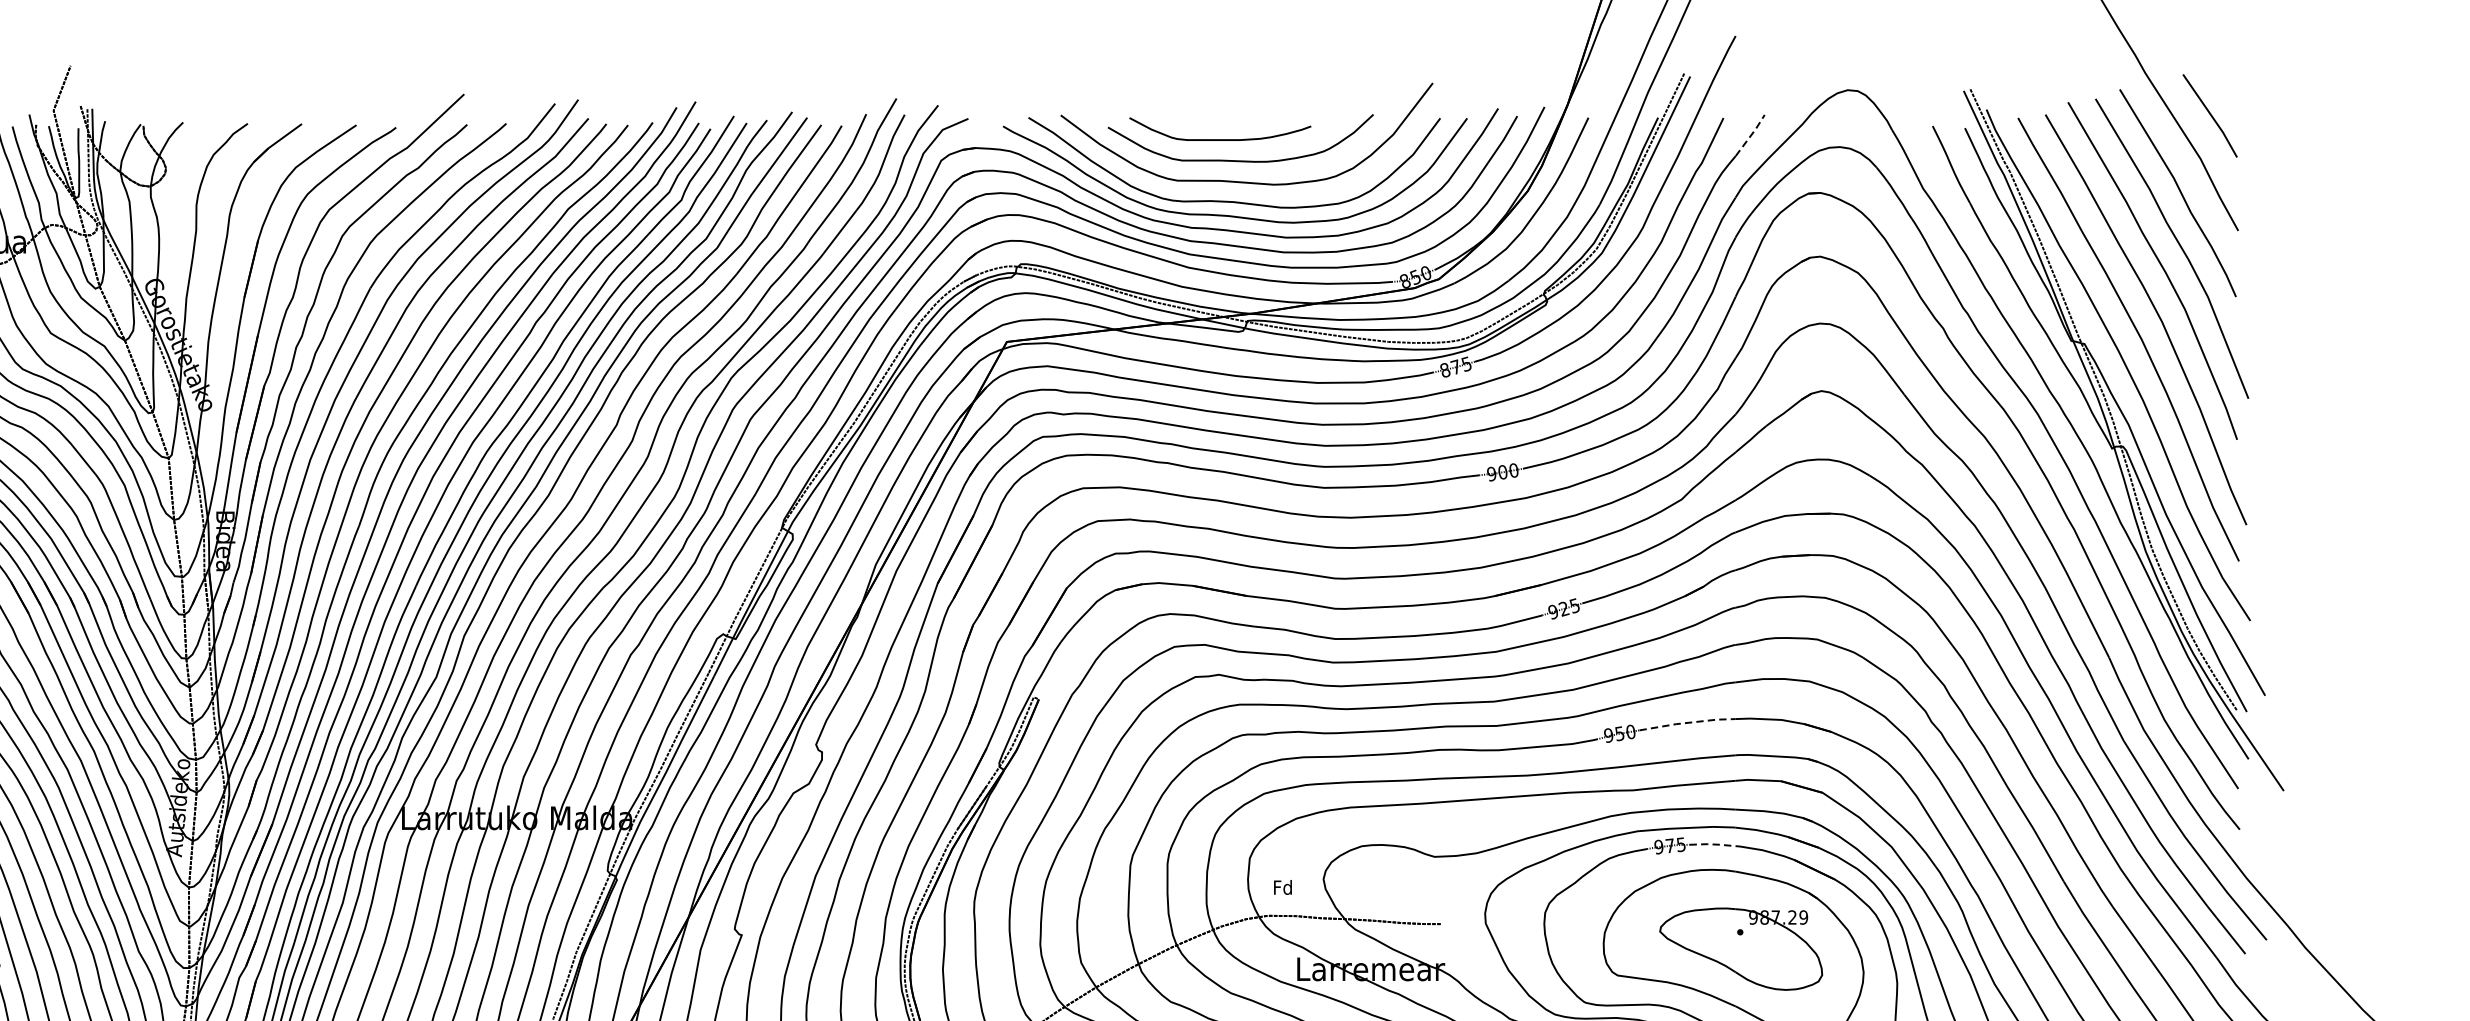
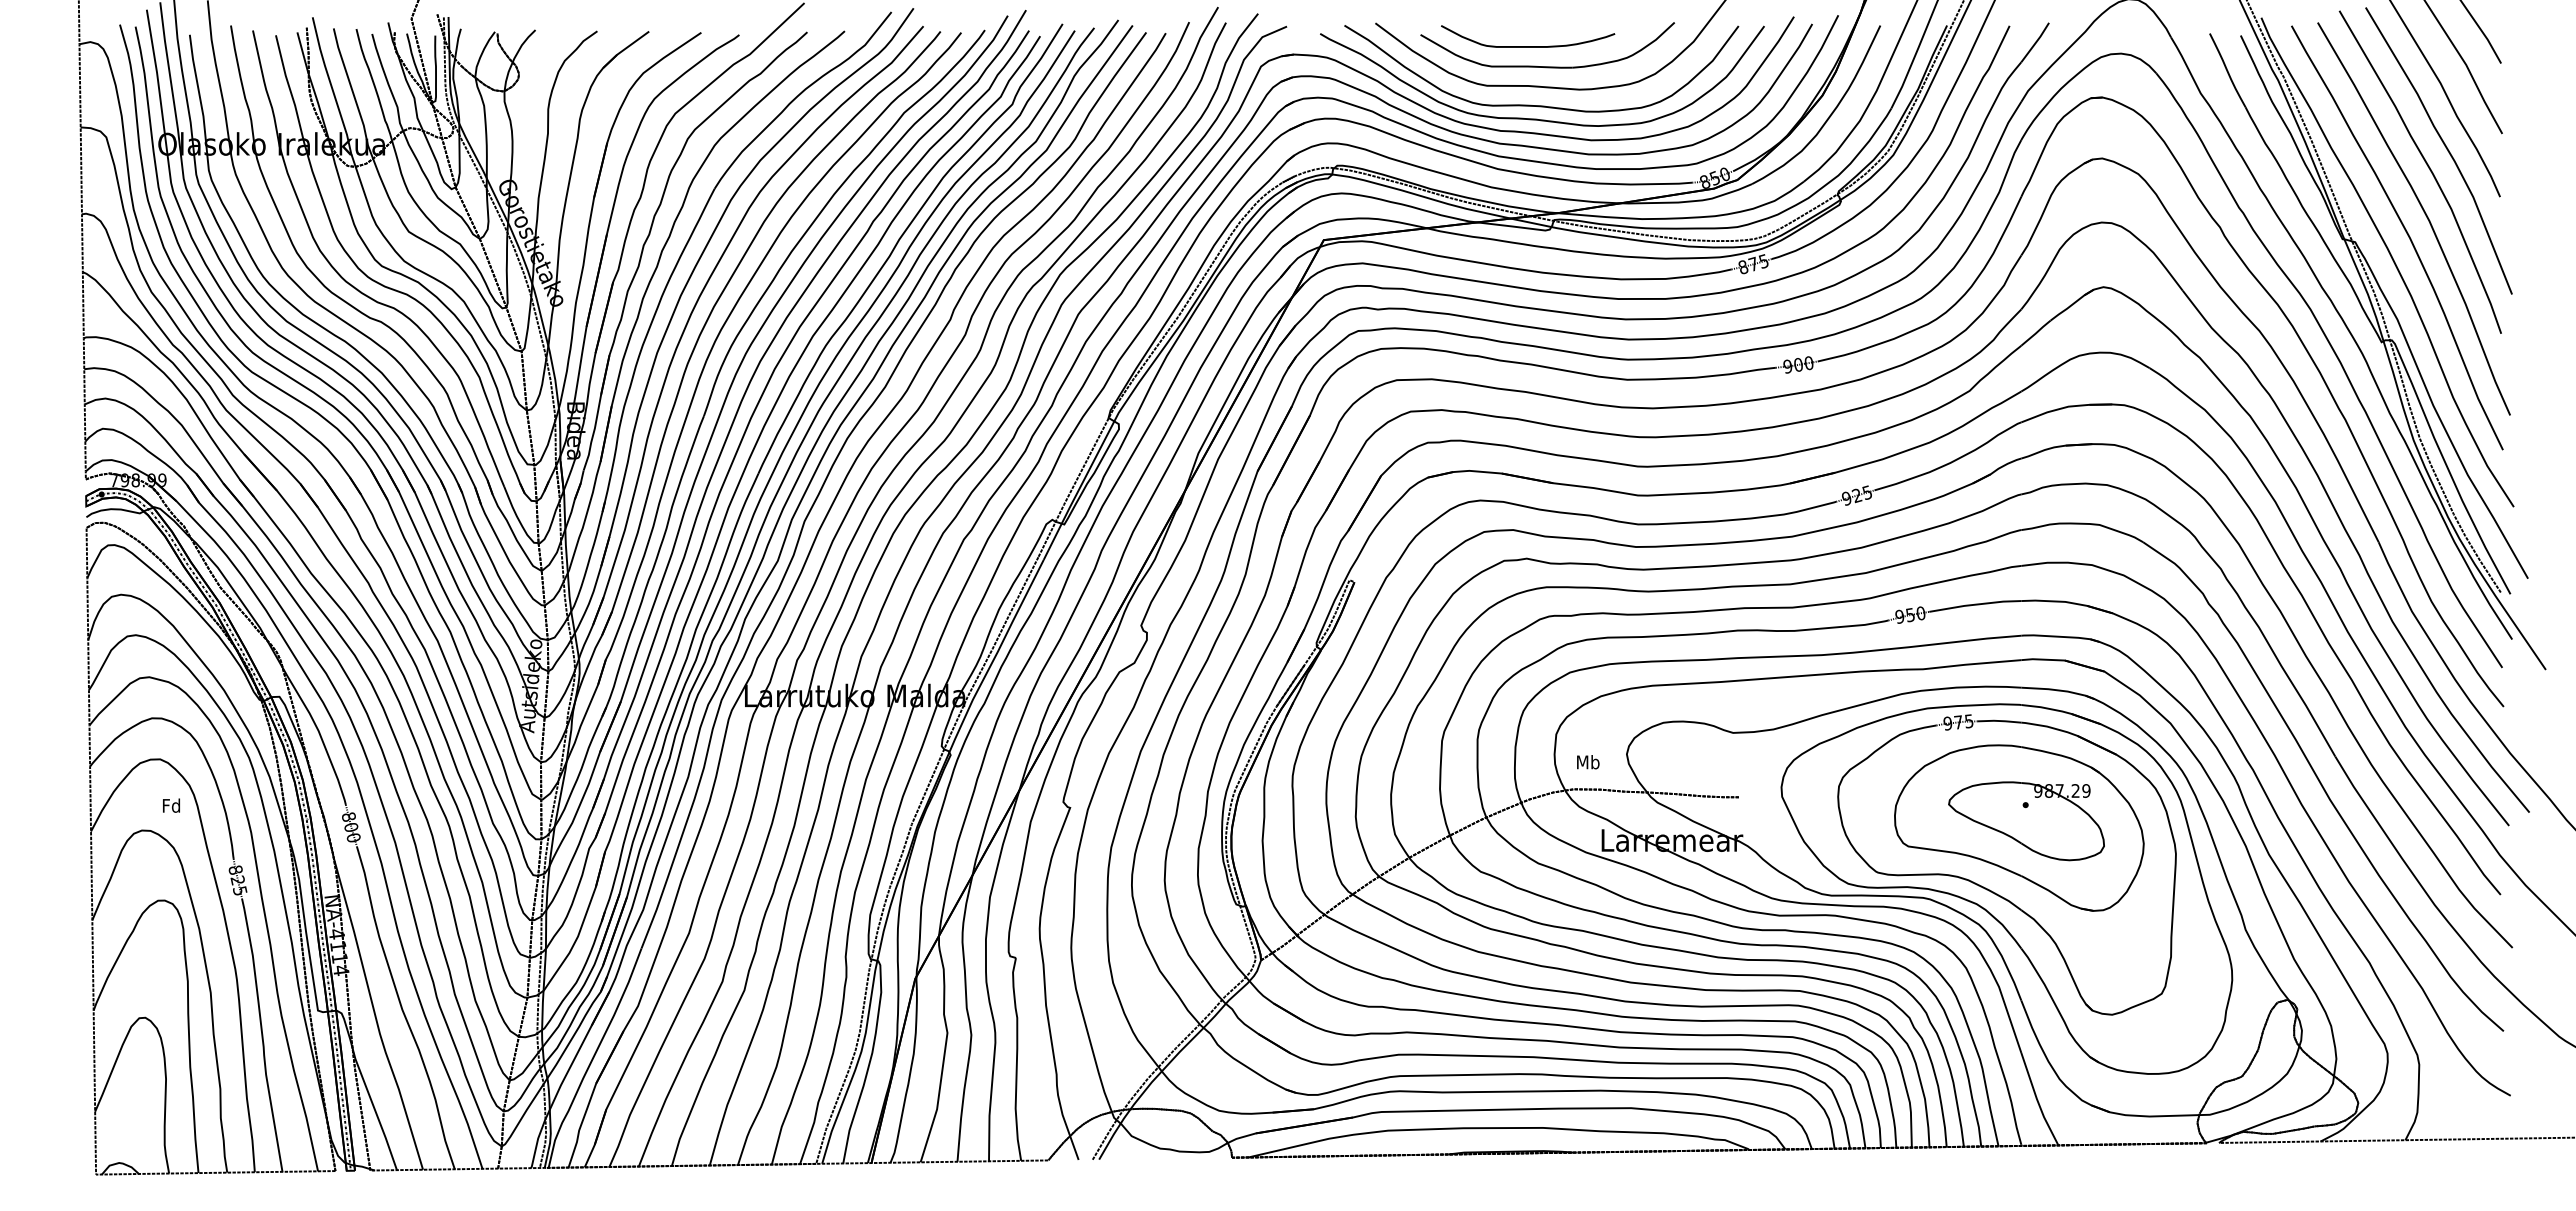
line: (1750, 135) -> (2035, 42), dashed -> solid
line: (1688, 722) -> (1976, 604), dashed -> solid
line: (1712, 844) -> (1999, 721), dashed -> solid
text: (1283, 887) -> (1588, 762), Fd -> Mb

